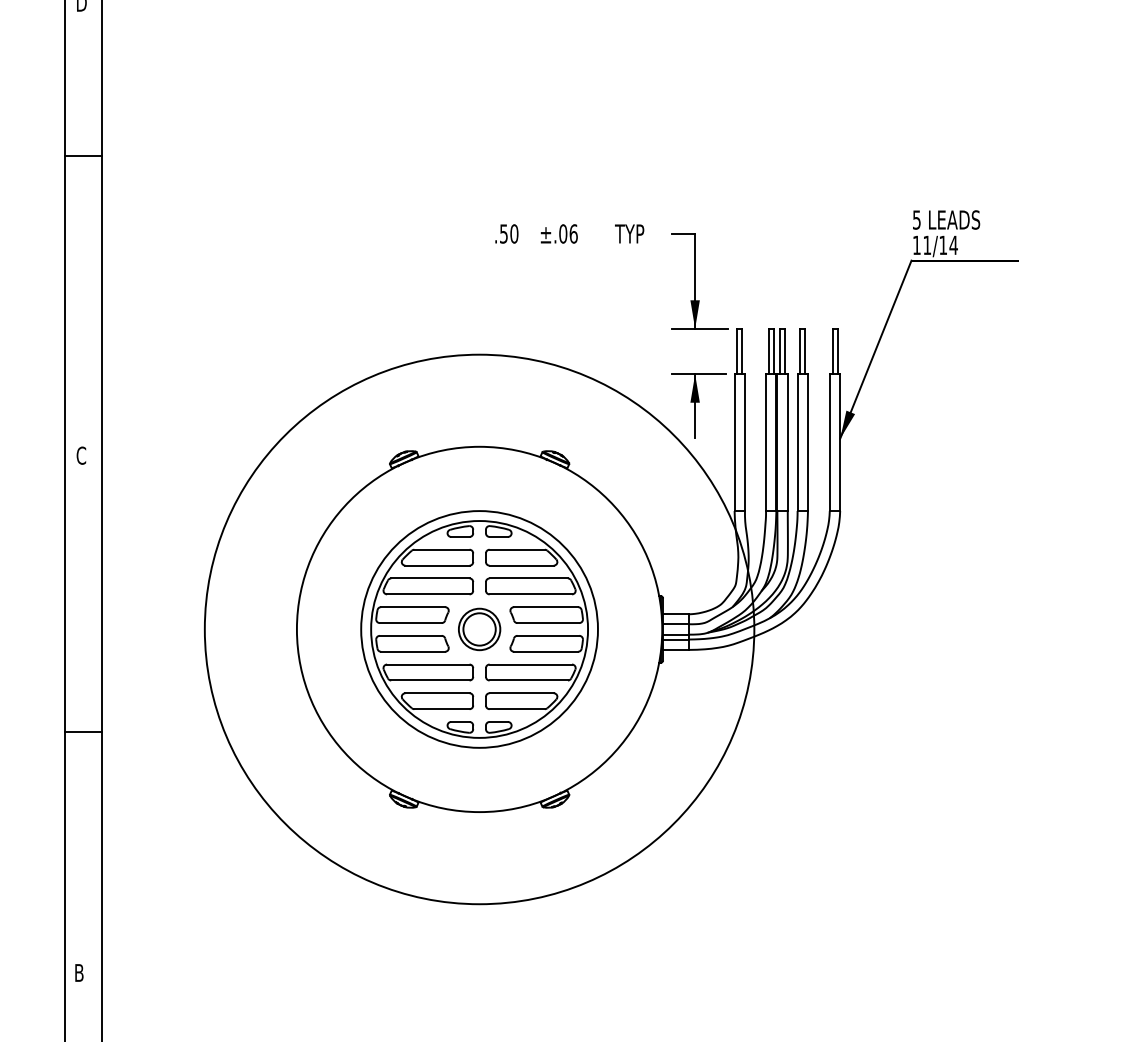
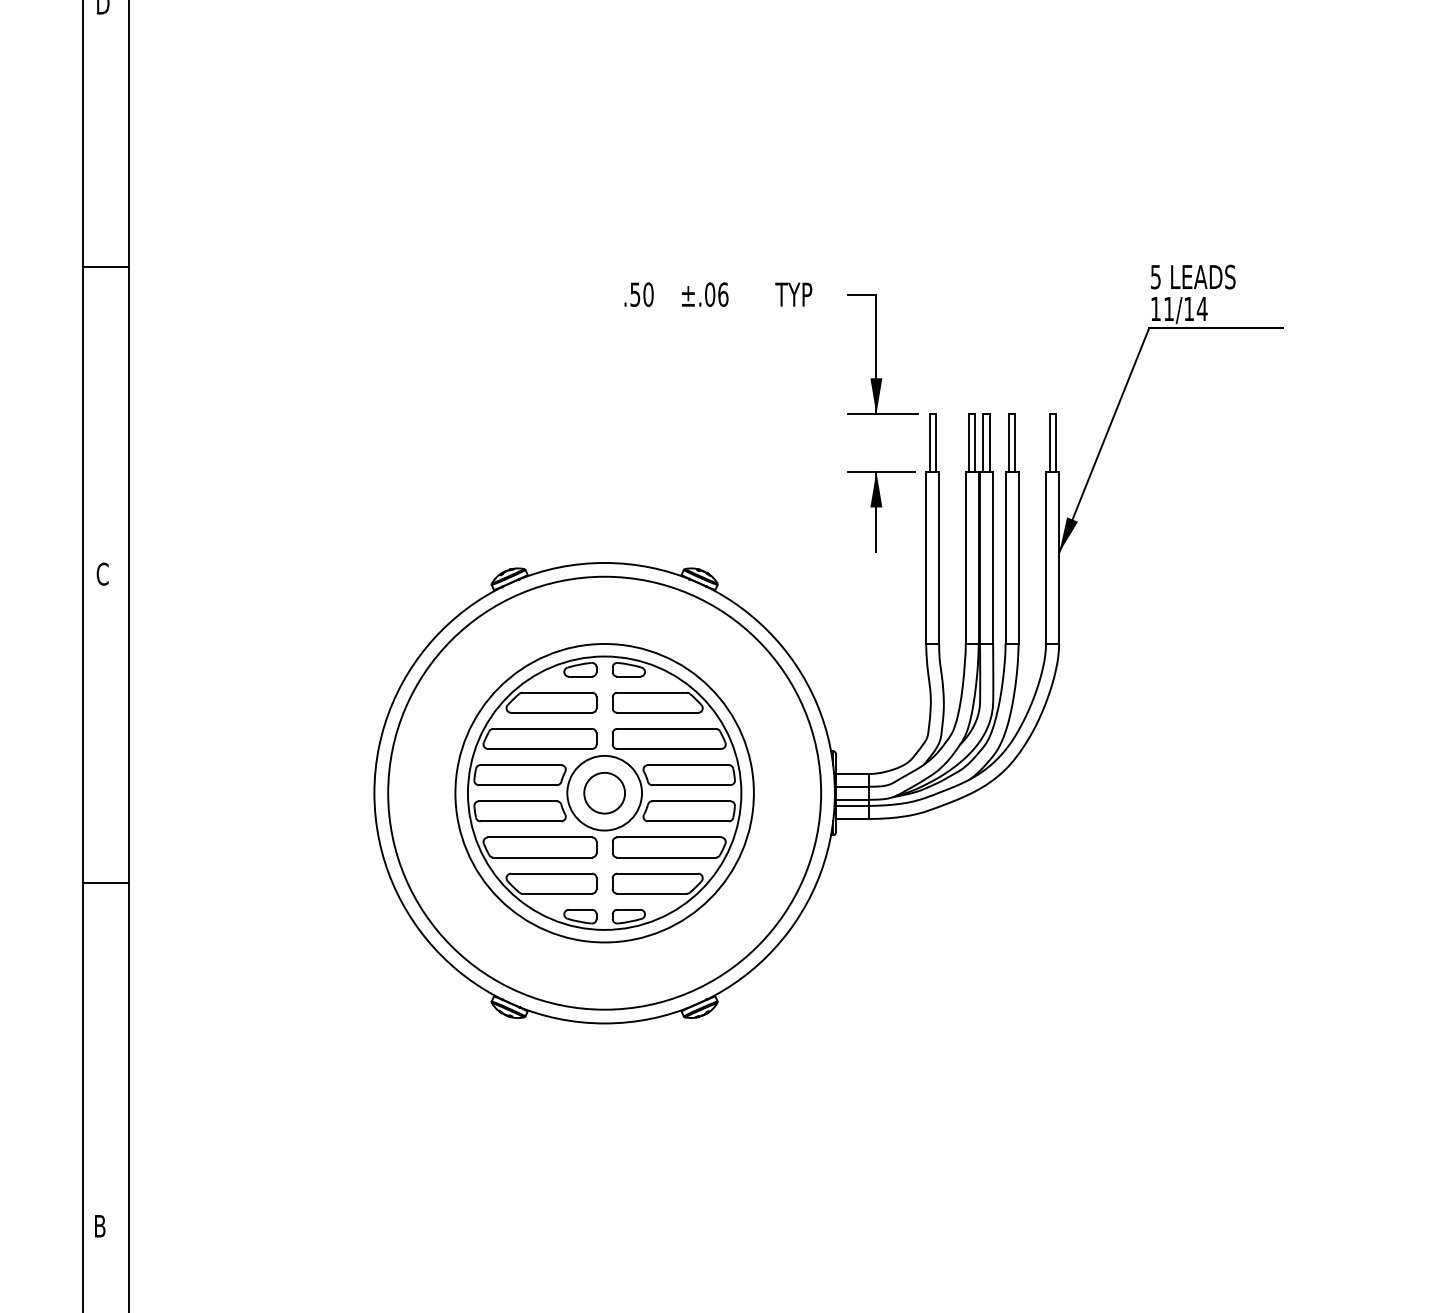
line: (83, 156) -> (105, 267), moved
circle: (479, 628) -> (604, 792), size x0.62
circle: (479, 628) -> (604, 792), size x1.43
line: (83, 732) -> (105, 882), moved

